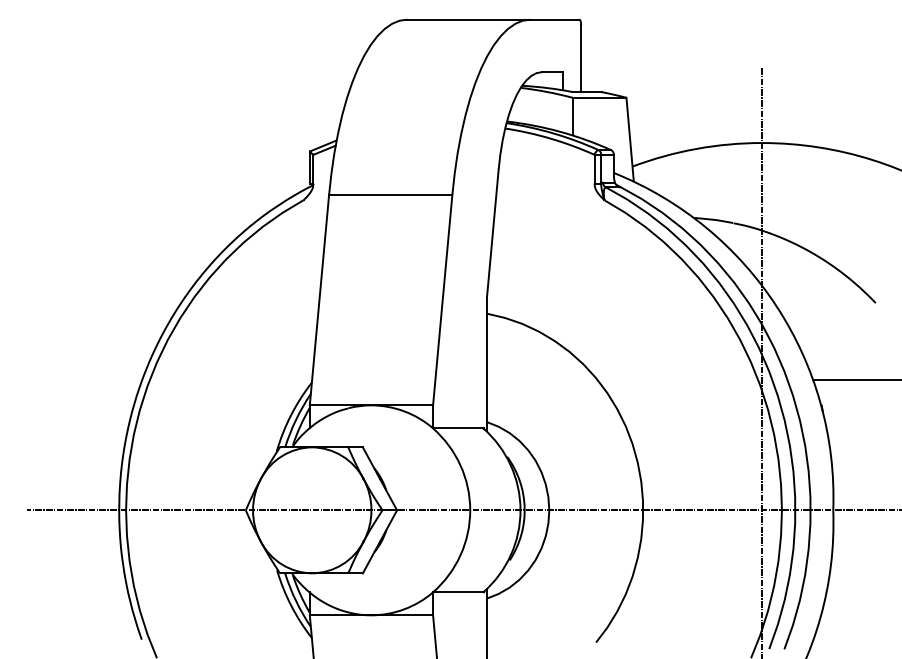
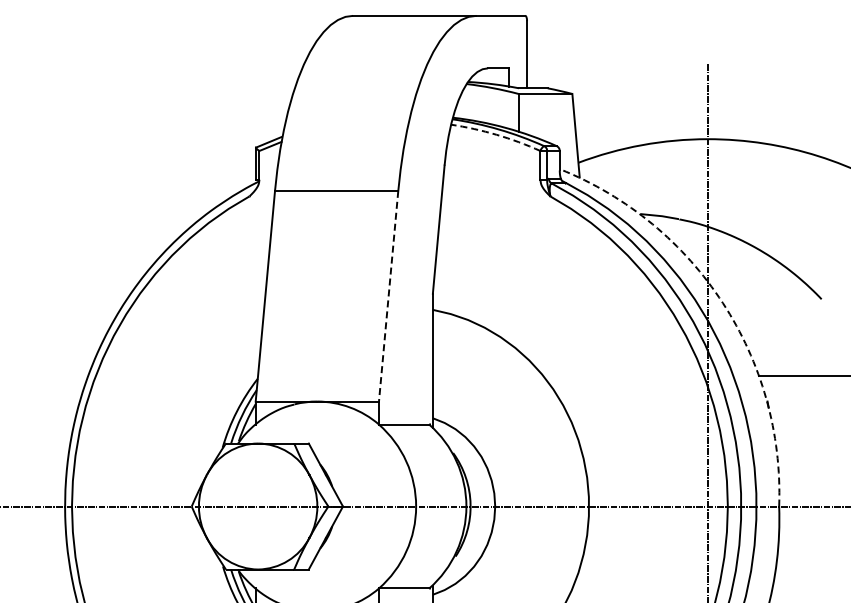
arc: (550, 138) -> (496, 134), solid -> dashed
line: (442, 300) -> (388, 296), solid -> dashed
arc: (776, 306) -> (722, 302), solid -> dashed

